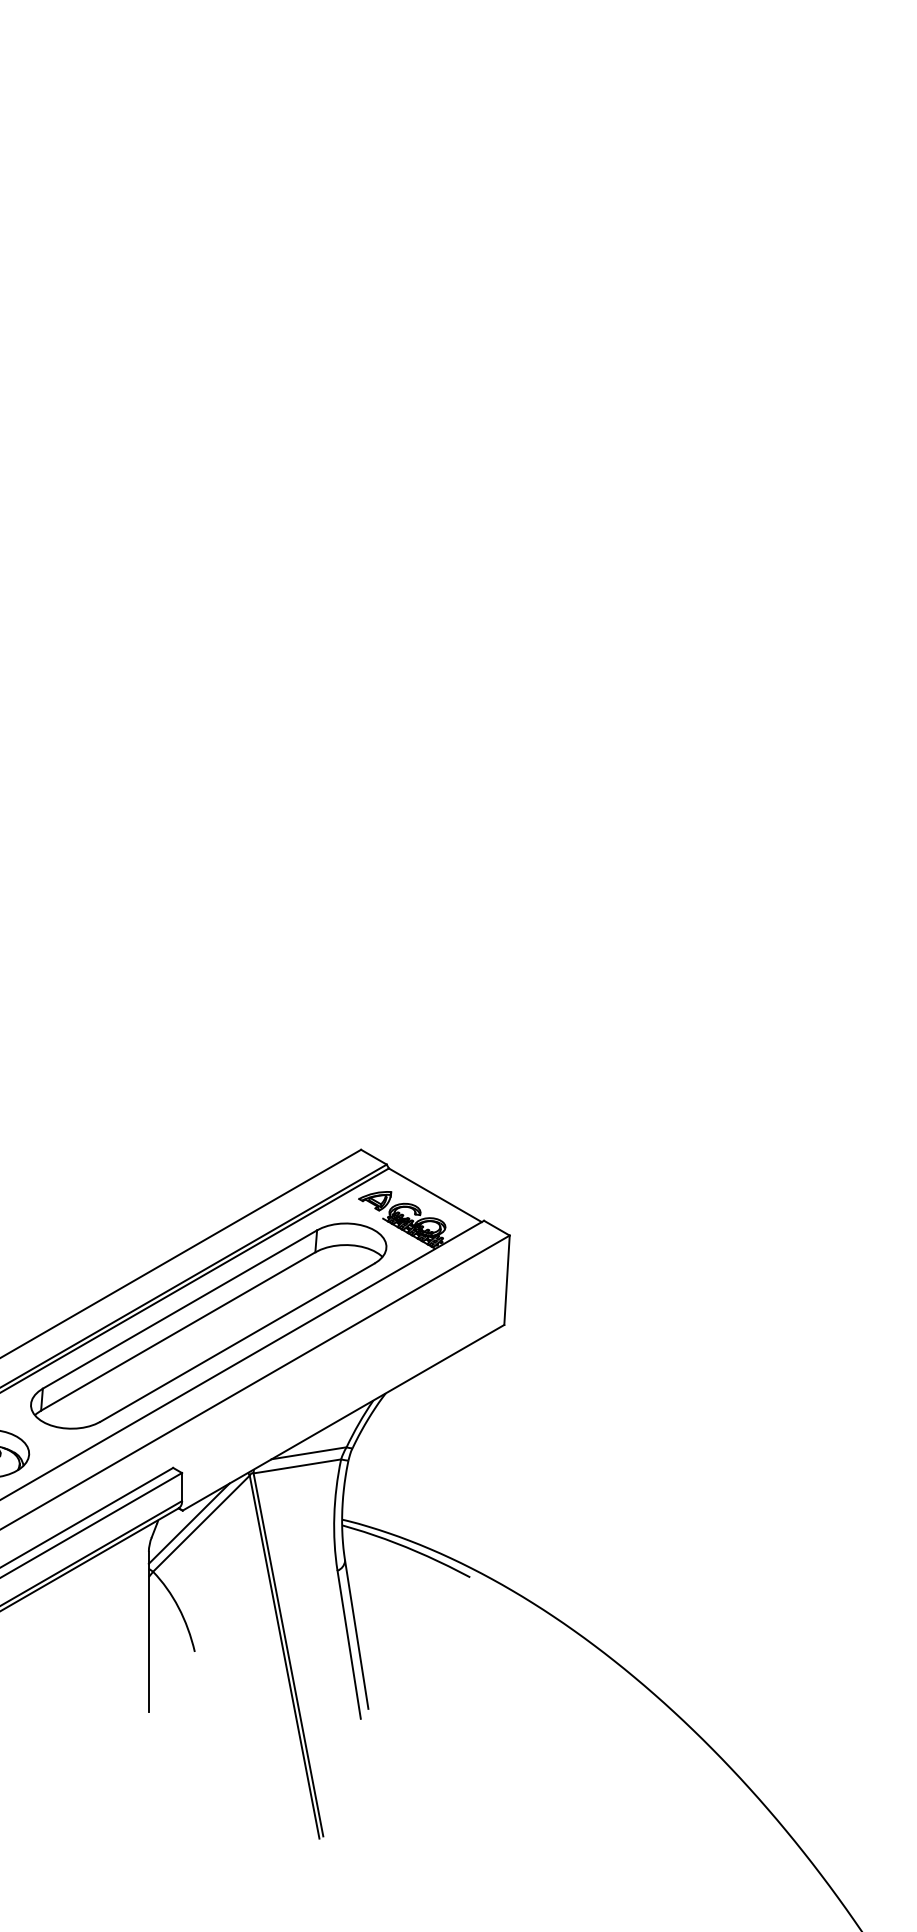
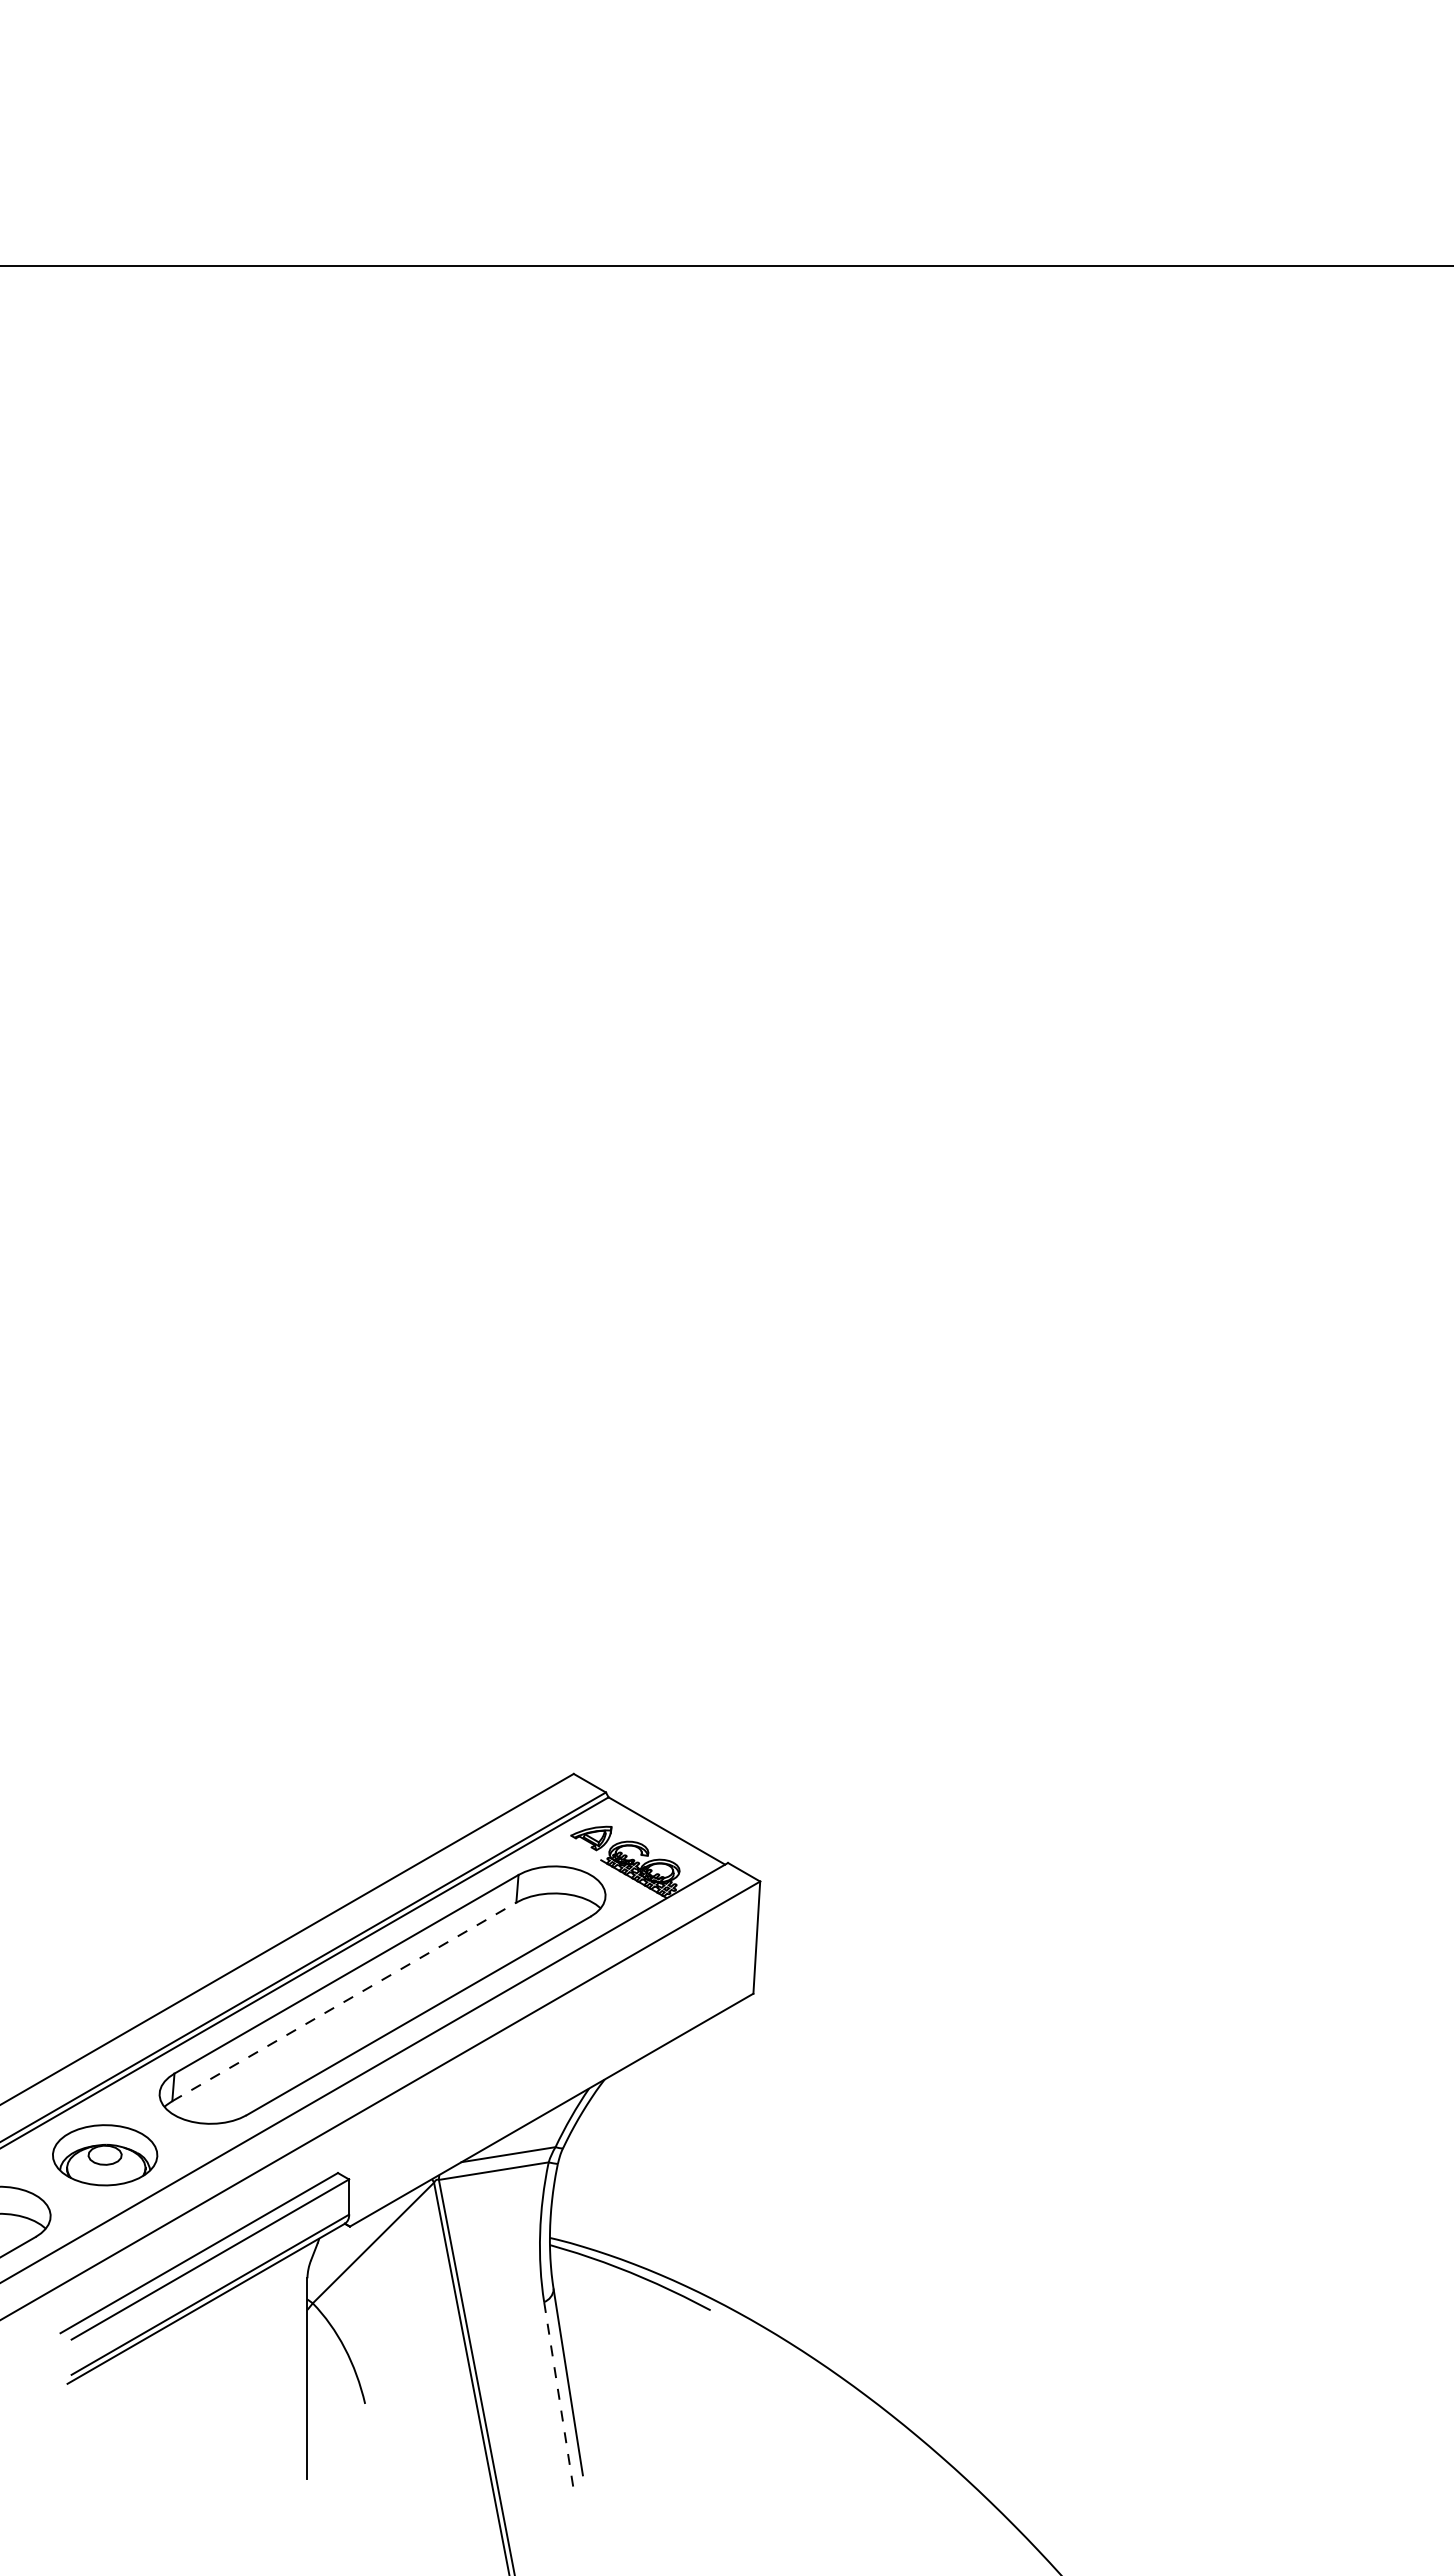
line: (178, 1331) -> (344, 2001), solid -> dashed
line: (188, 1523) -> (357, 2242), removed
line: (348, 1645) -> (558, 2395), solid -> dashed

